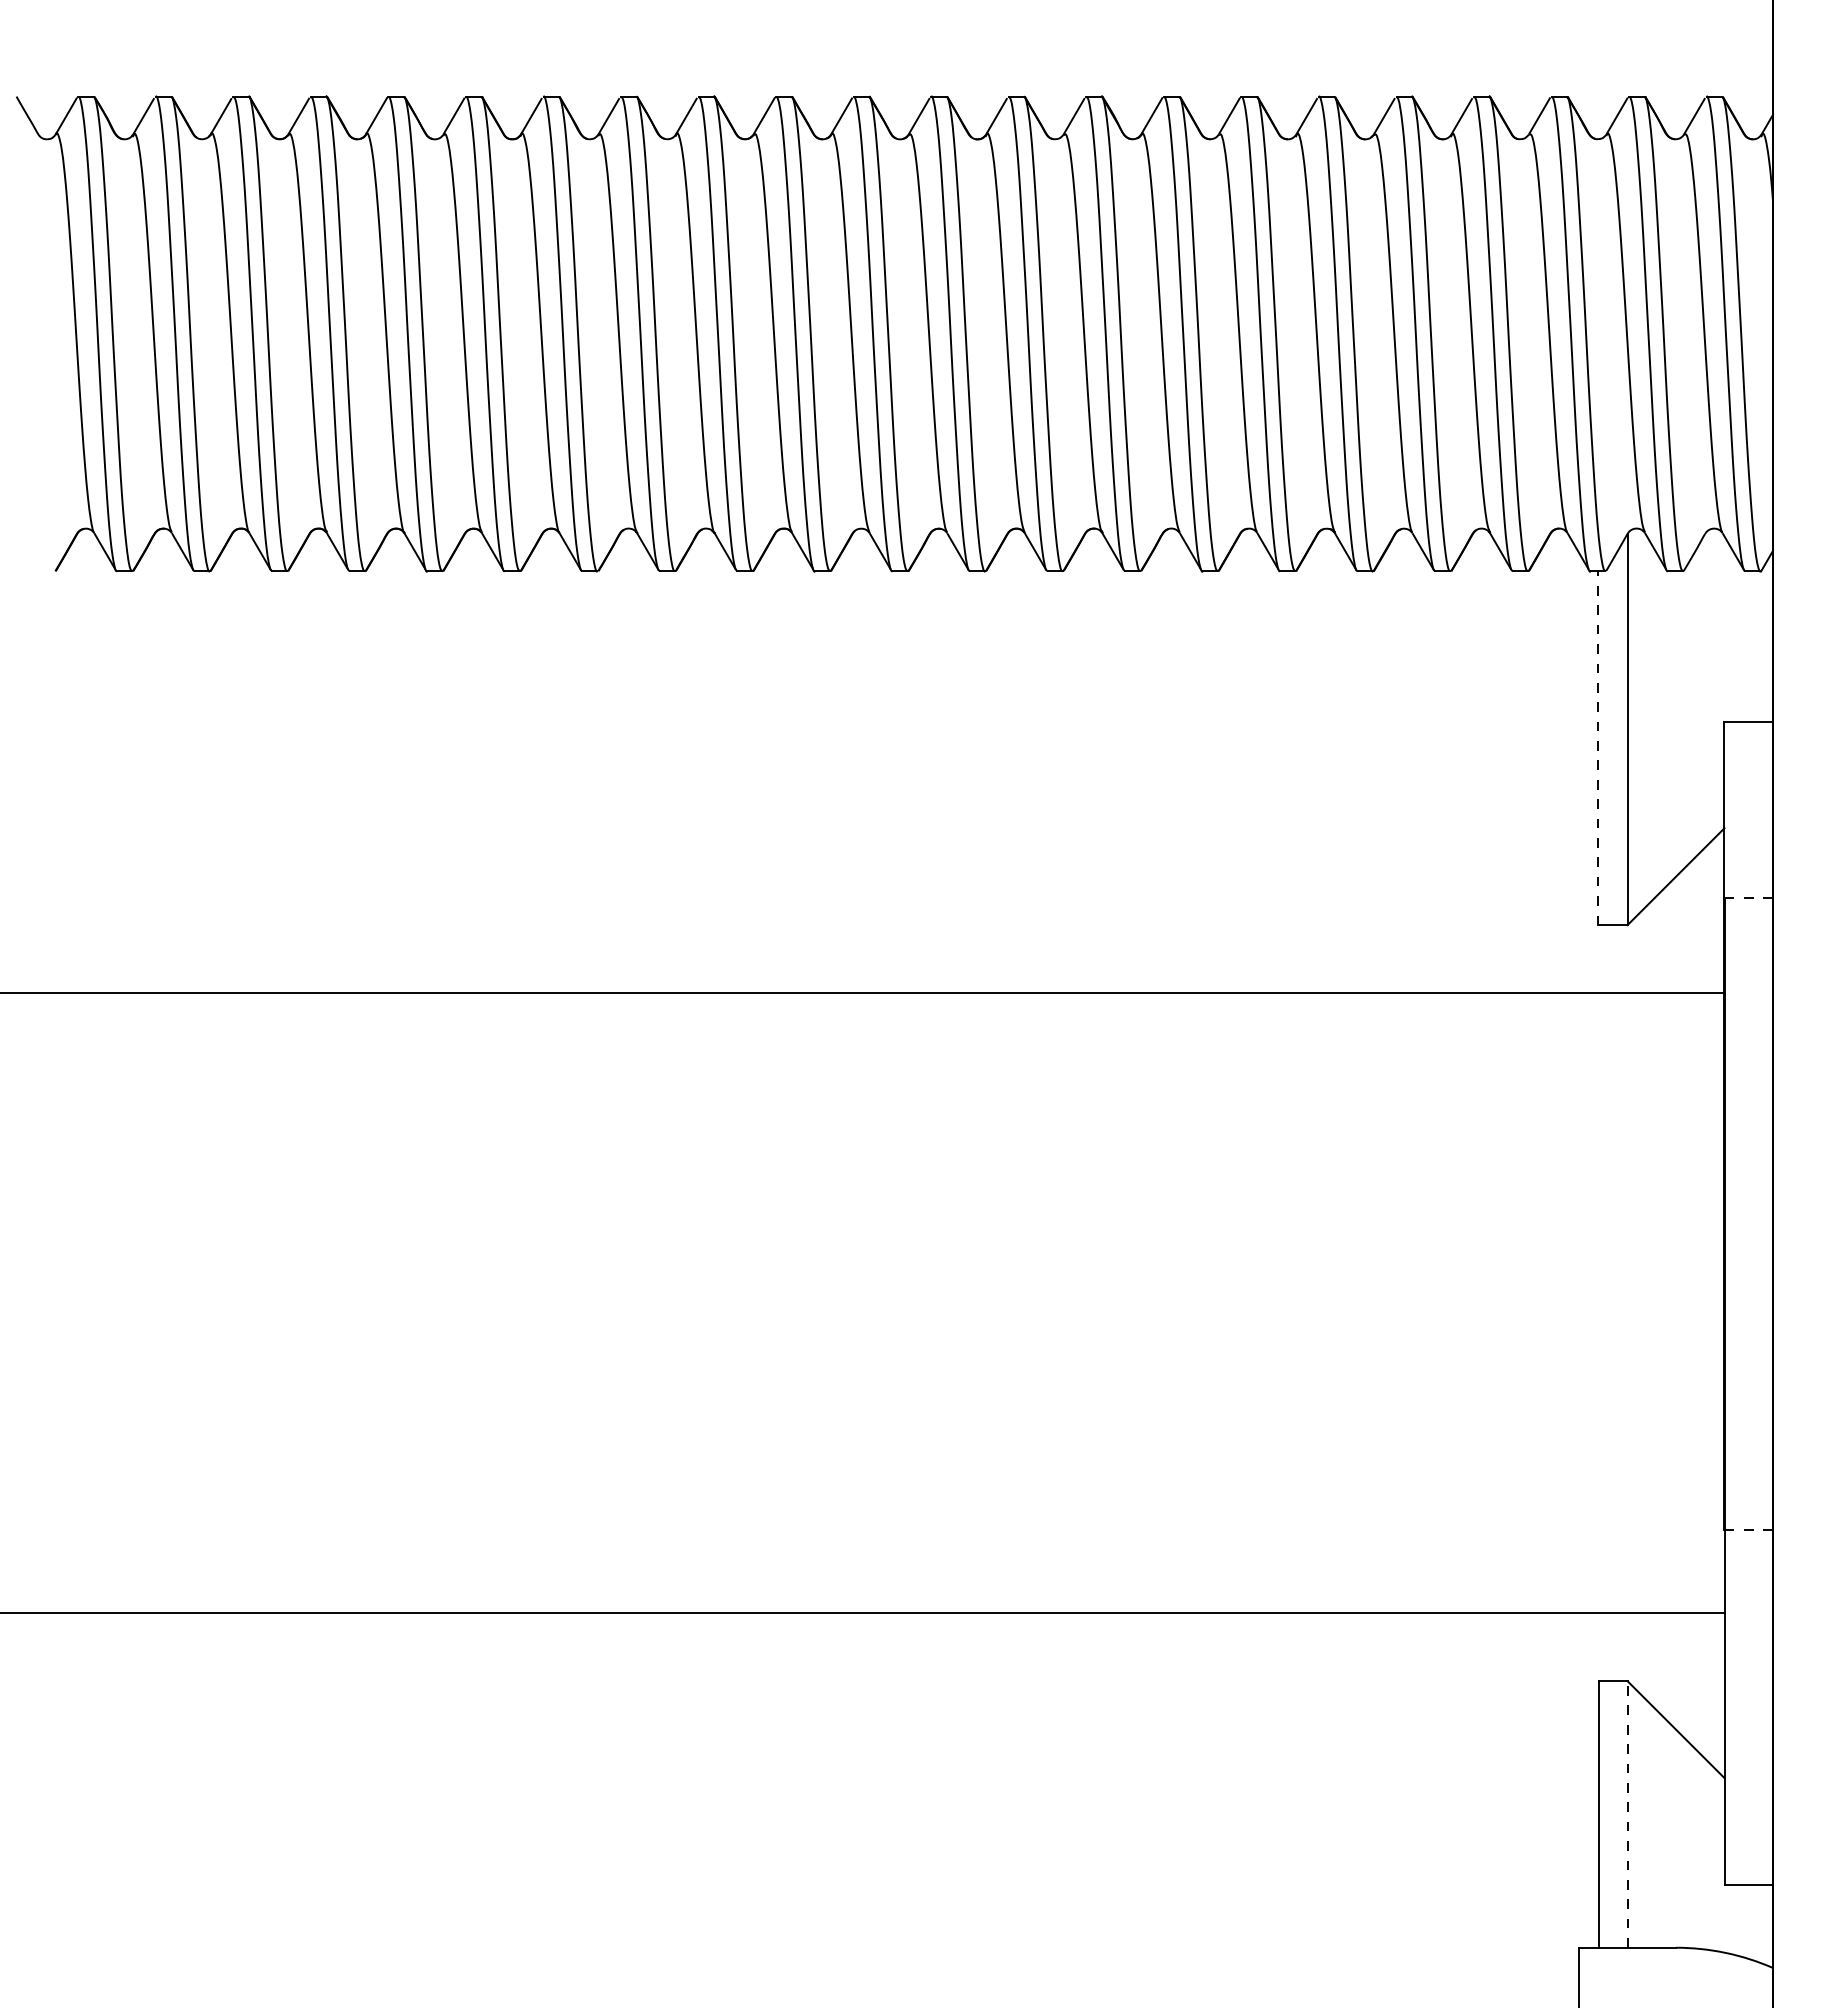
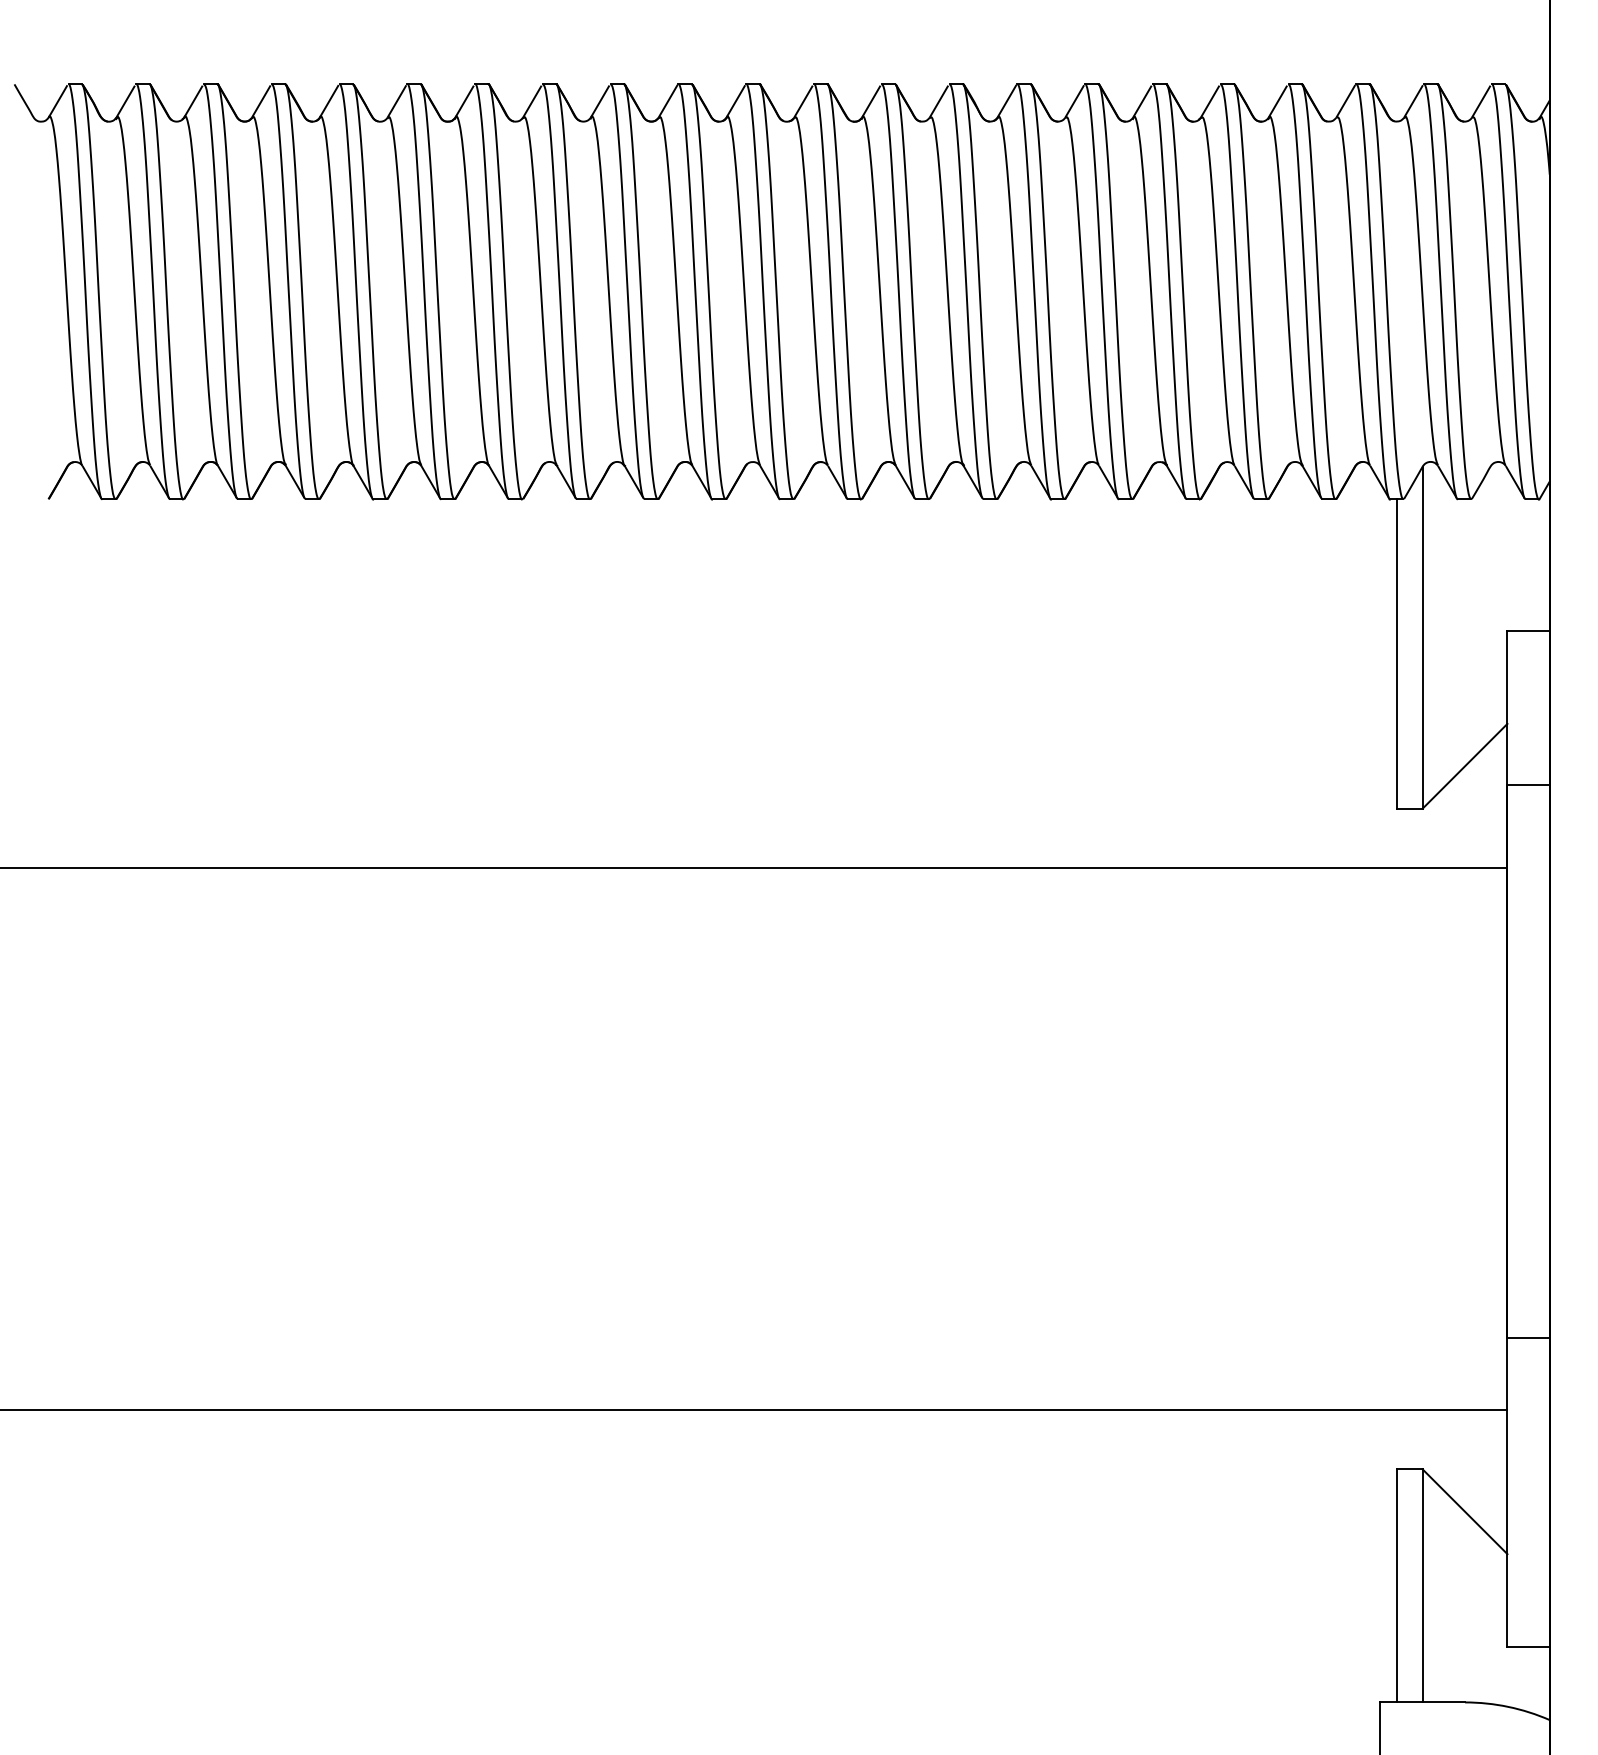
line: (1598, 748) -> (1397, 654), dashed -> solid
line: (1748, 898) -> (1528, 785), dashed -> solid
line: (1748, 1530) -> (1528, 1337), dashed -> solid
line: (1627, 1813) -> (1422, 1585), dashed -> solid

